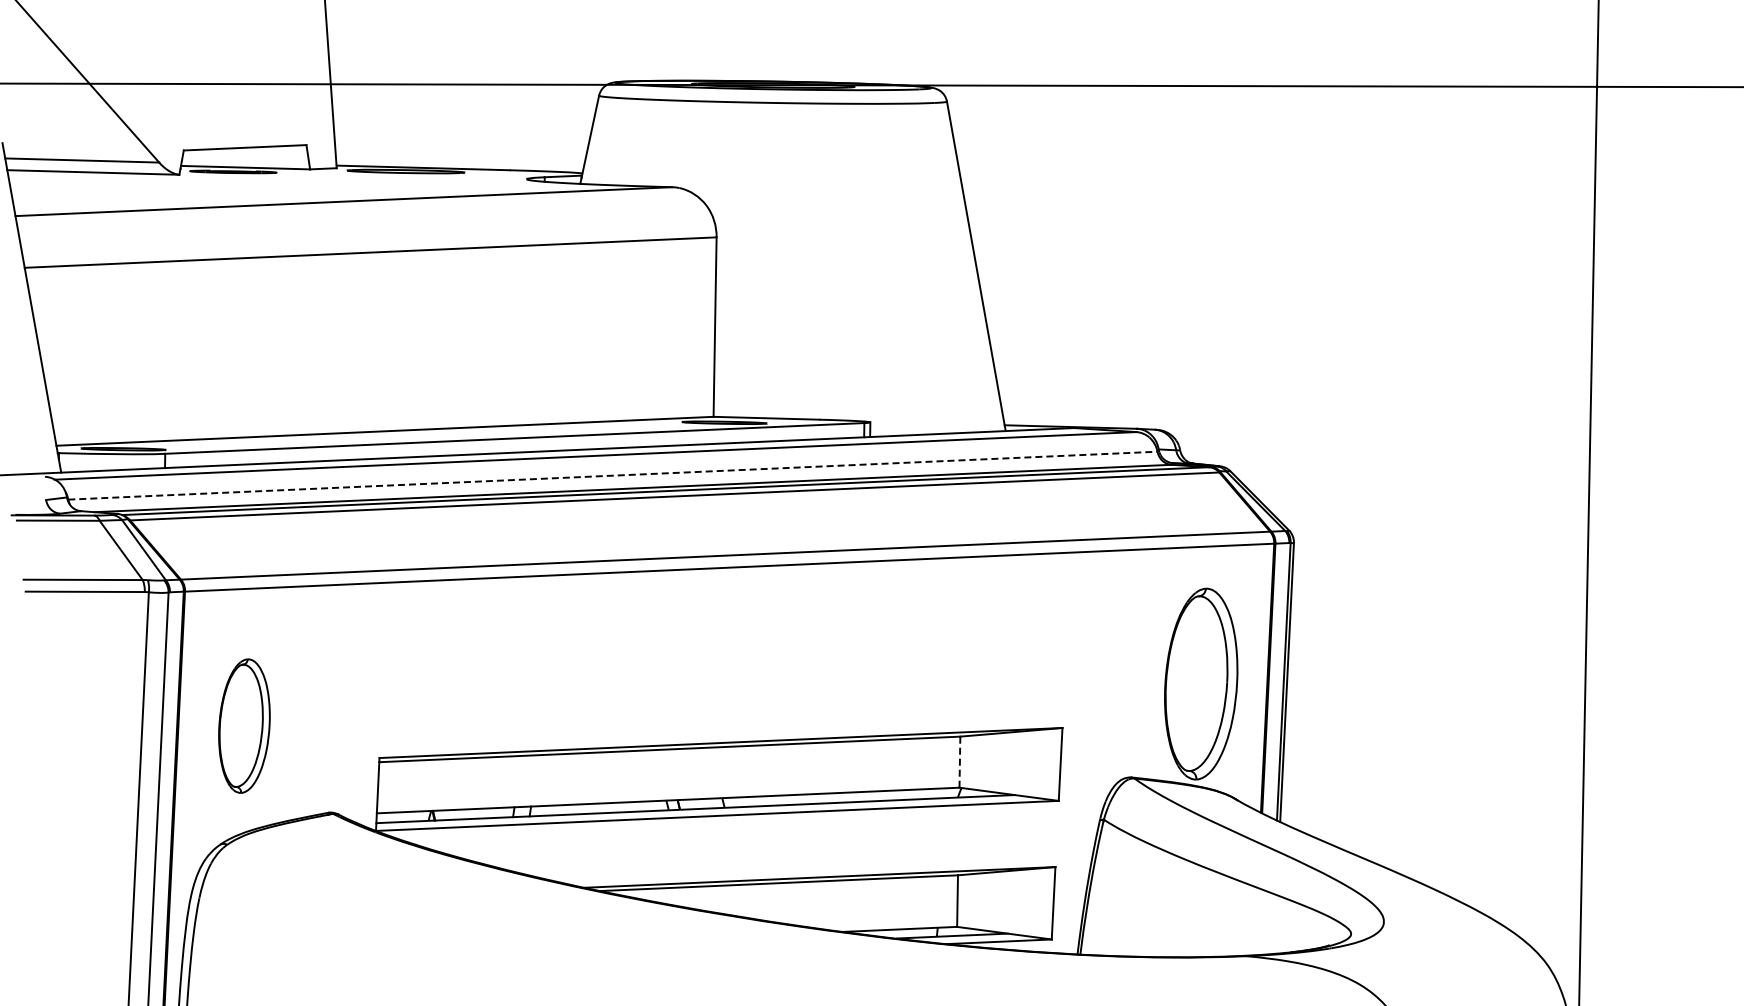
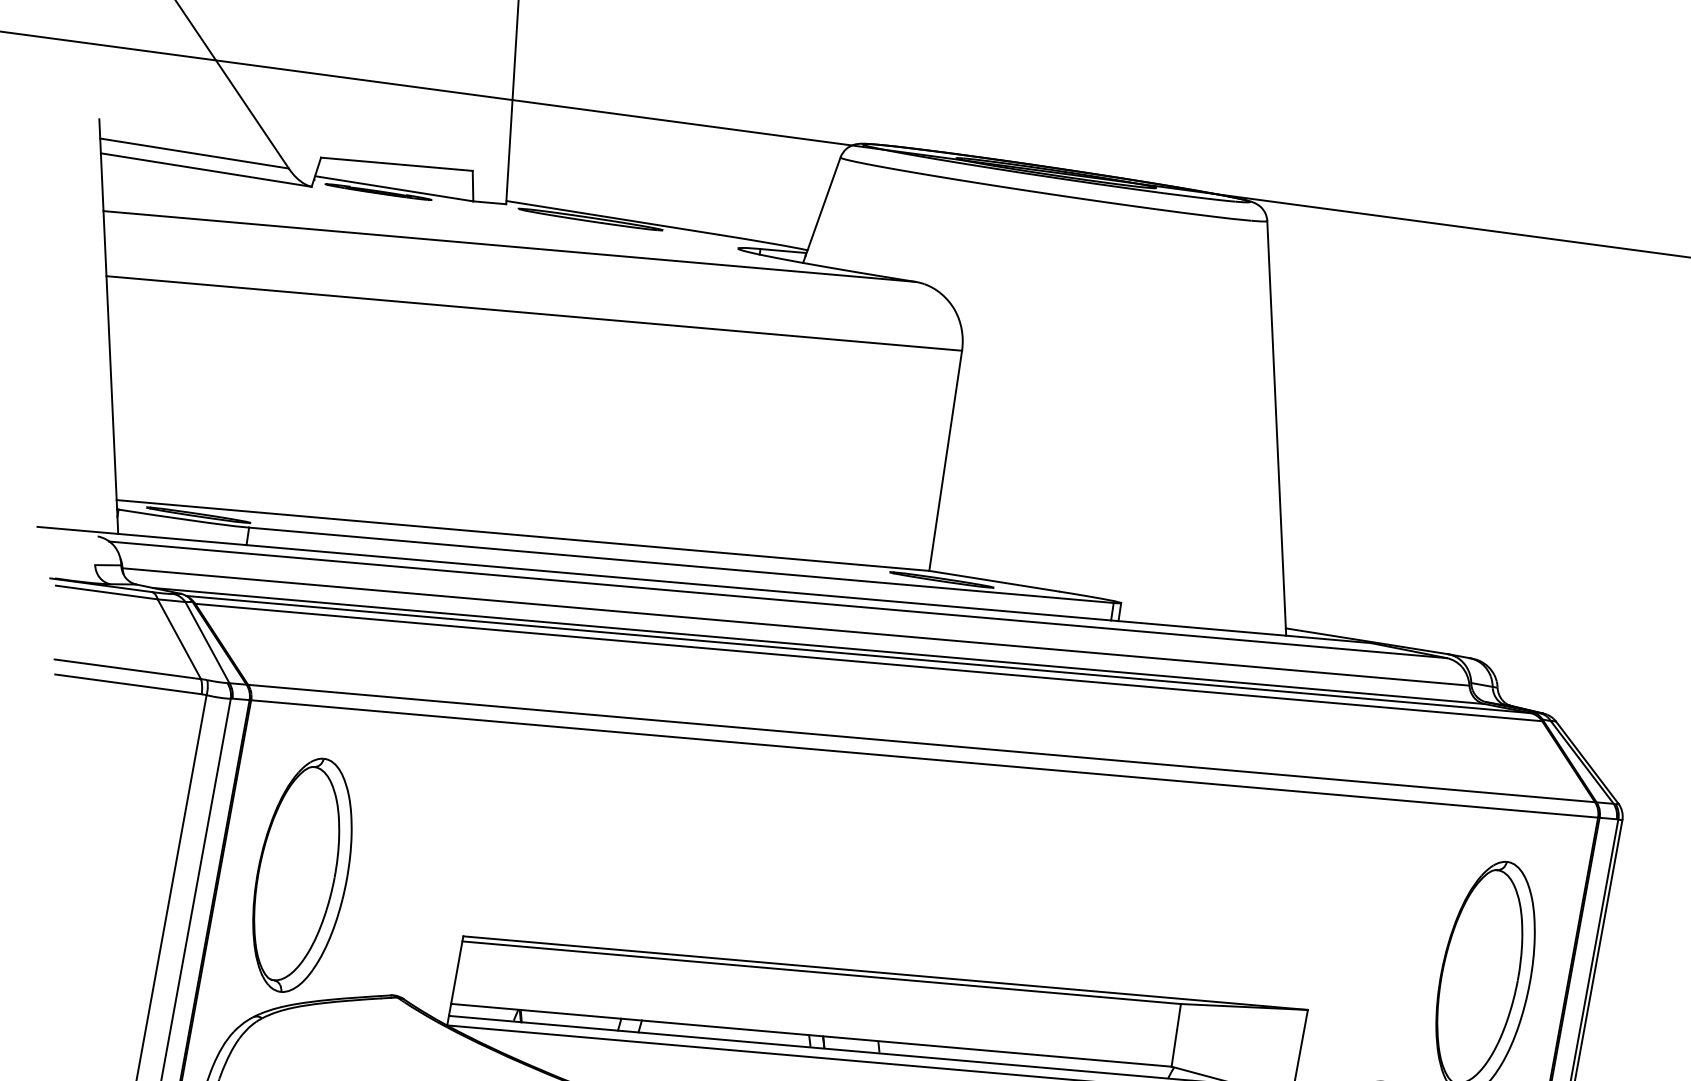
line: (613, 475) -> (796, 626), dashed -> solid
part: (244, 725) -> (302, 874), size x1.43
line: (959, 762) -> (1175, 1035), dashed -> solid

